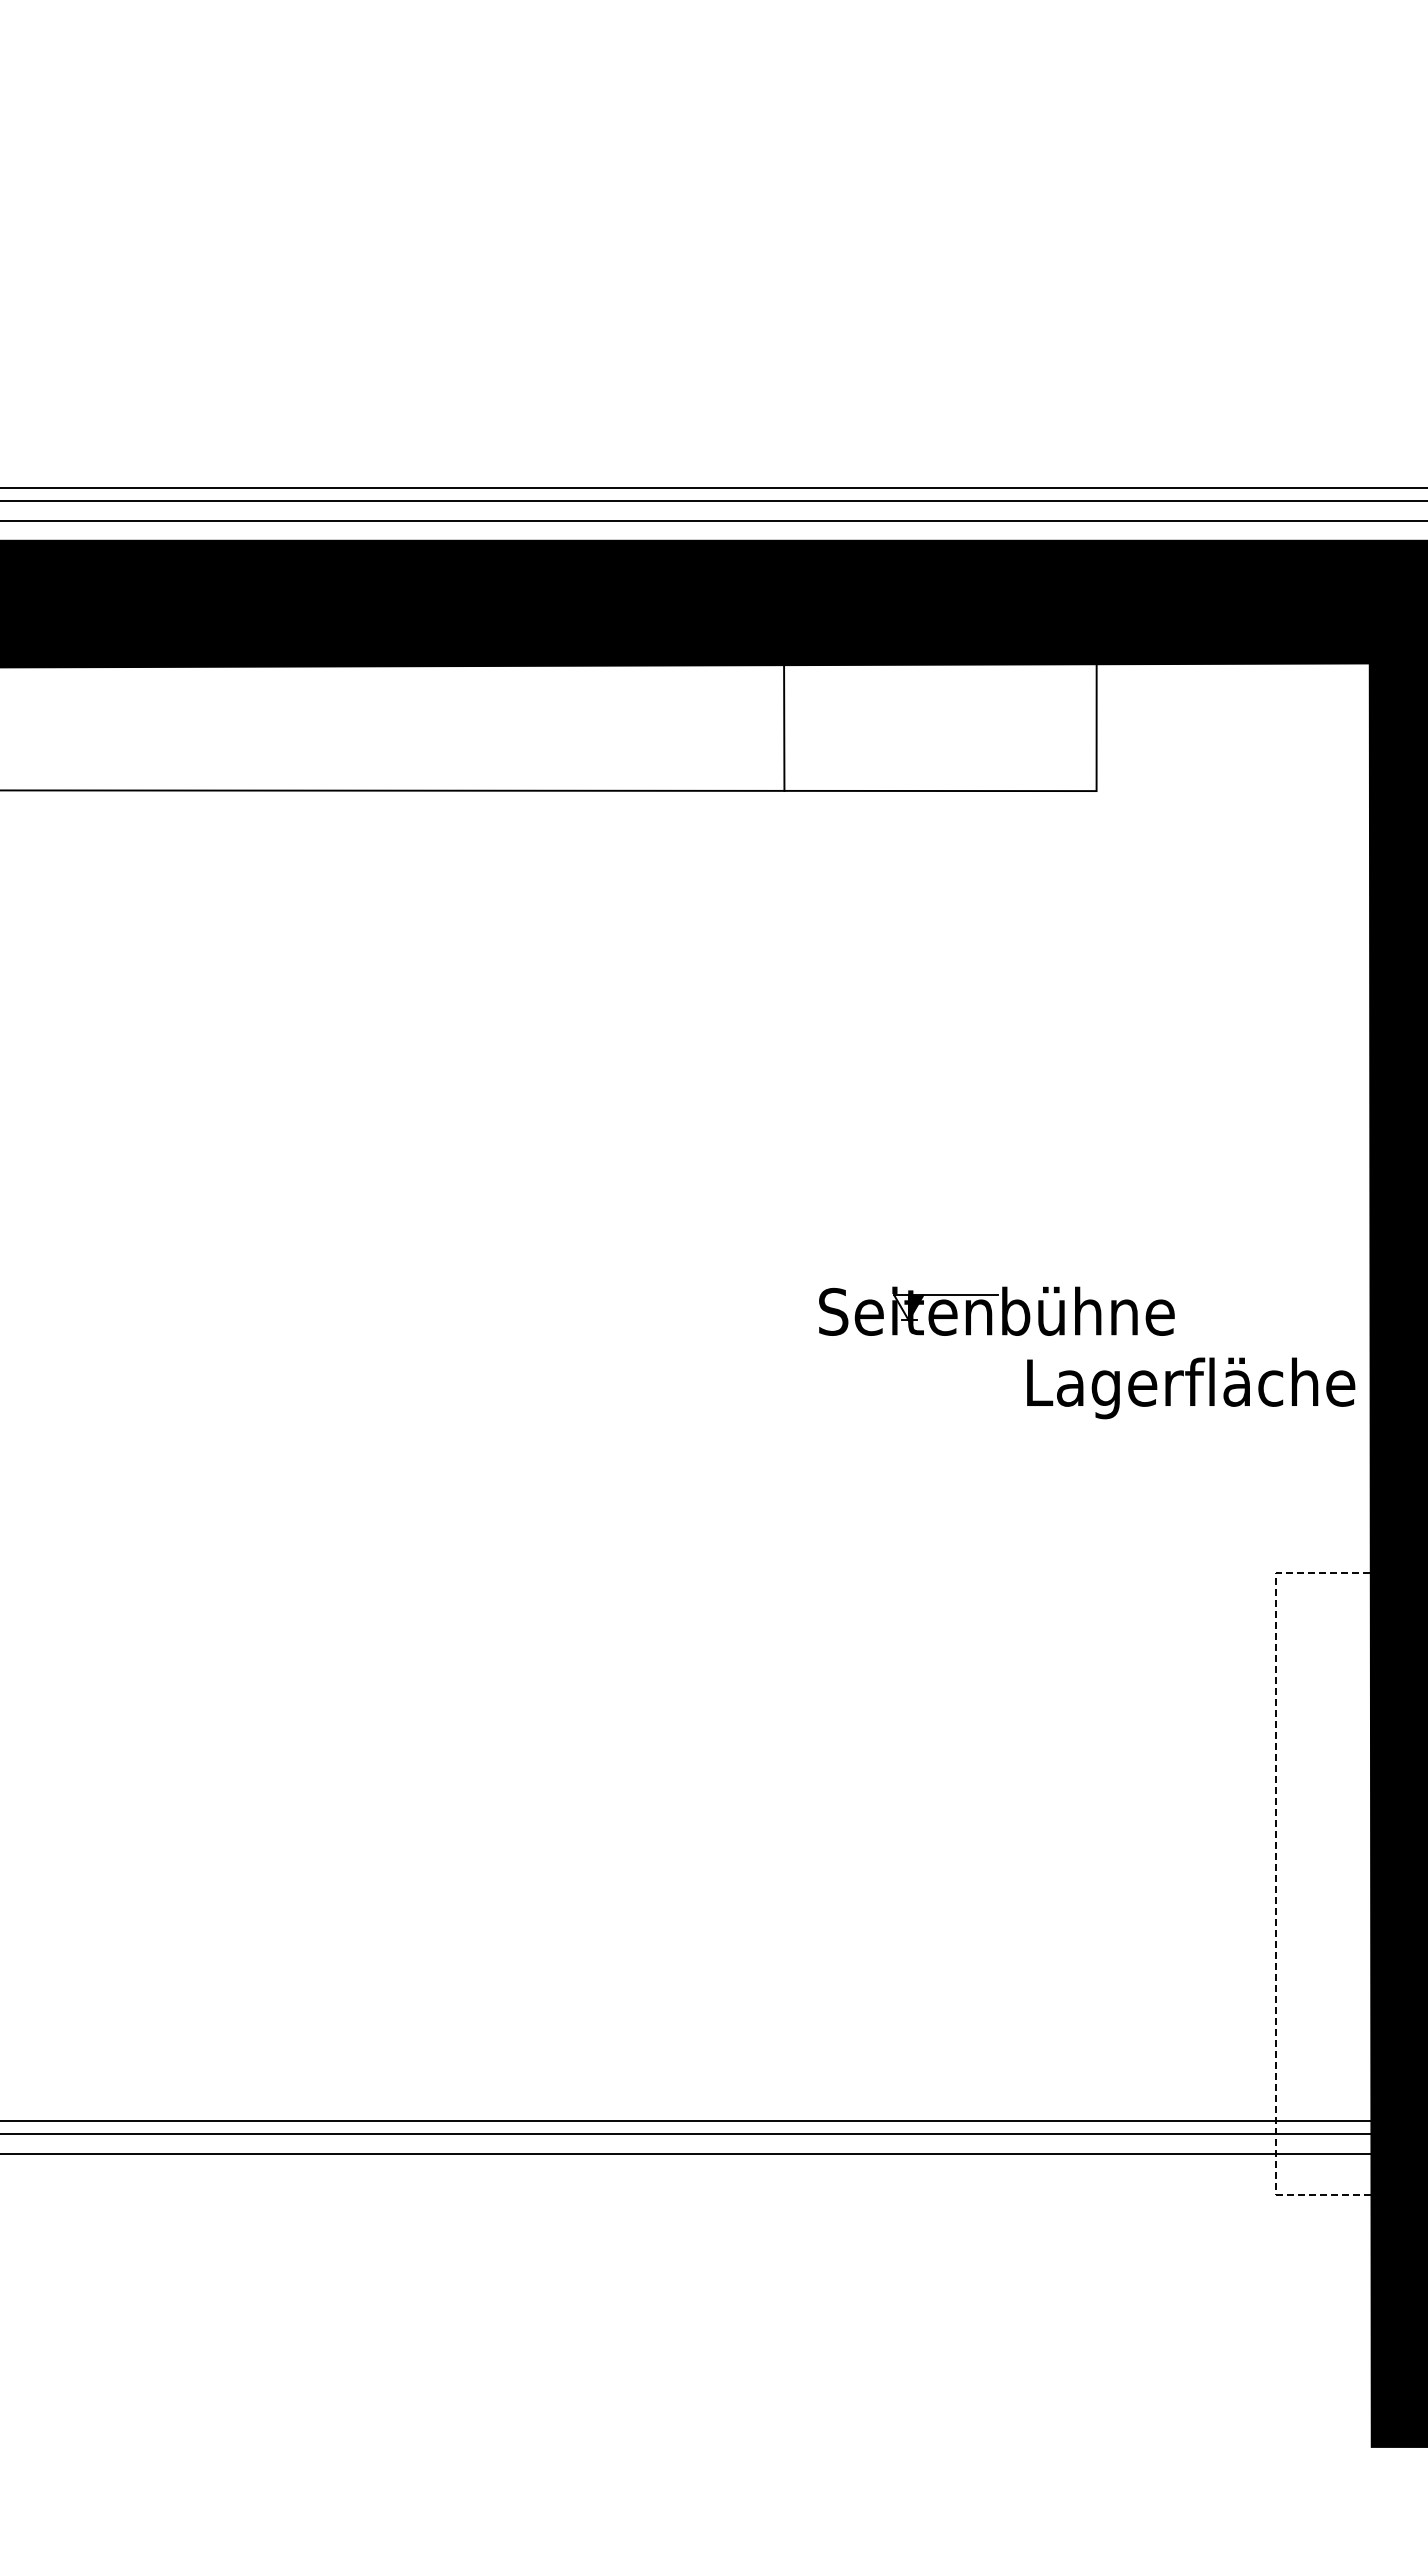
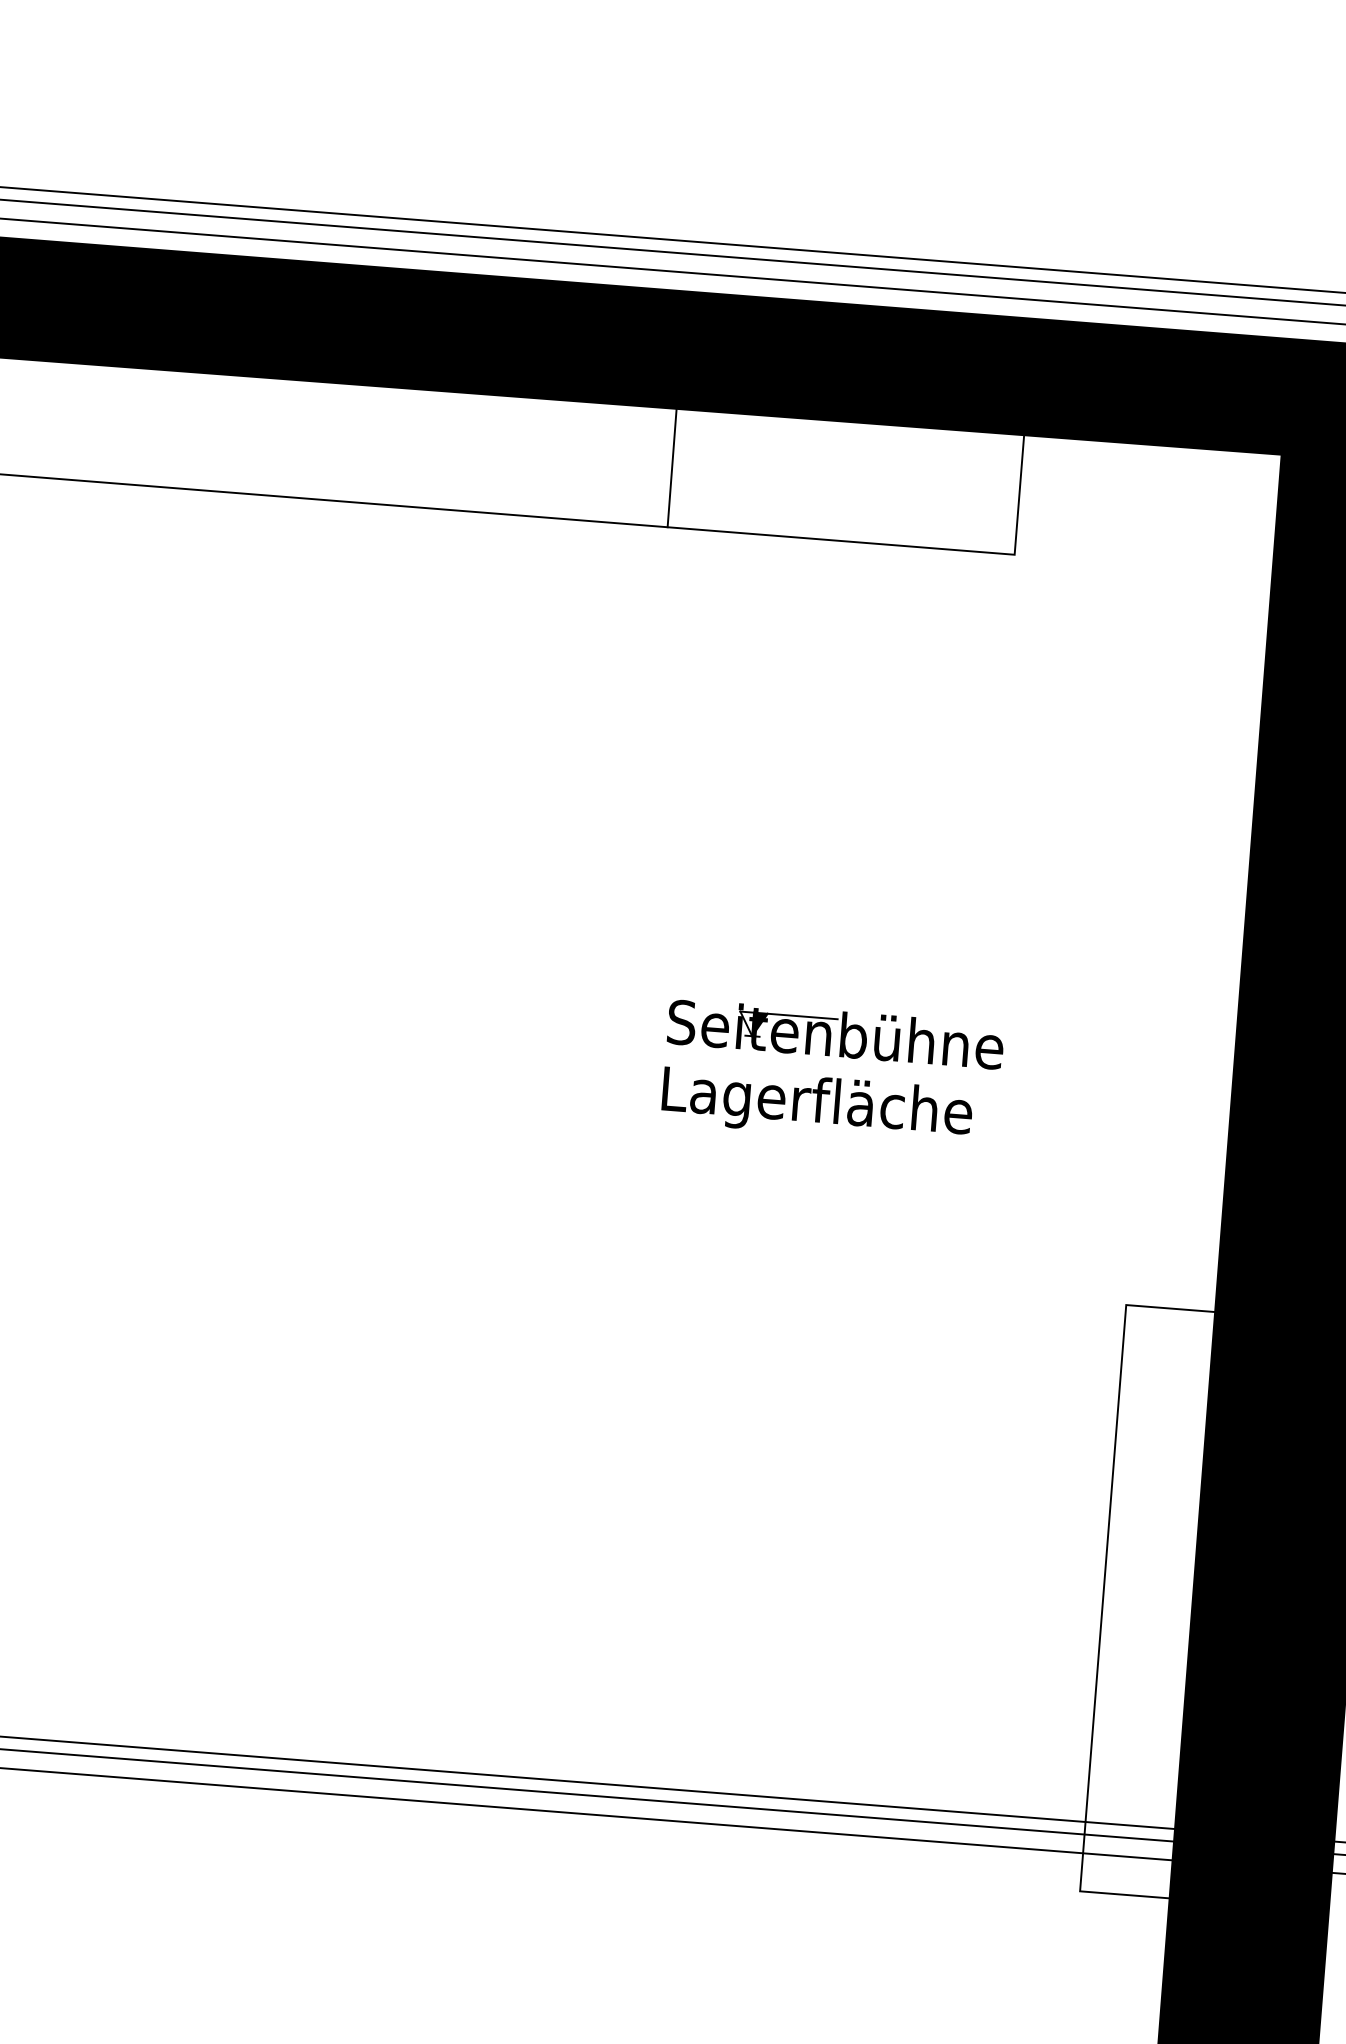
line: (784, 727) -> (672, 467), moved
part: (996, 1310) -> (835, 1033), moved
text: (1191, 1388) -> (817, 1105), moved
line: (1276, 1883) -> (1103, 1597), dashed -> solid

